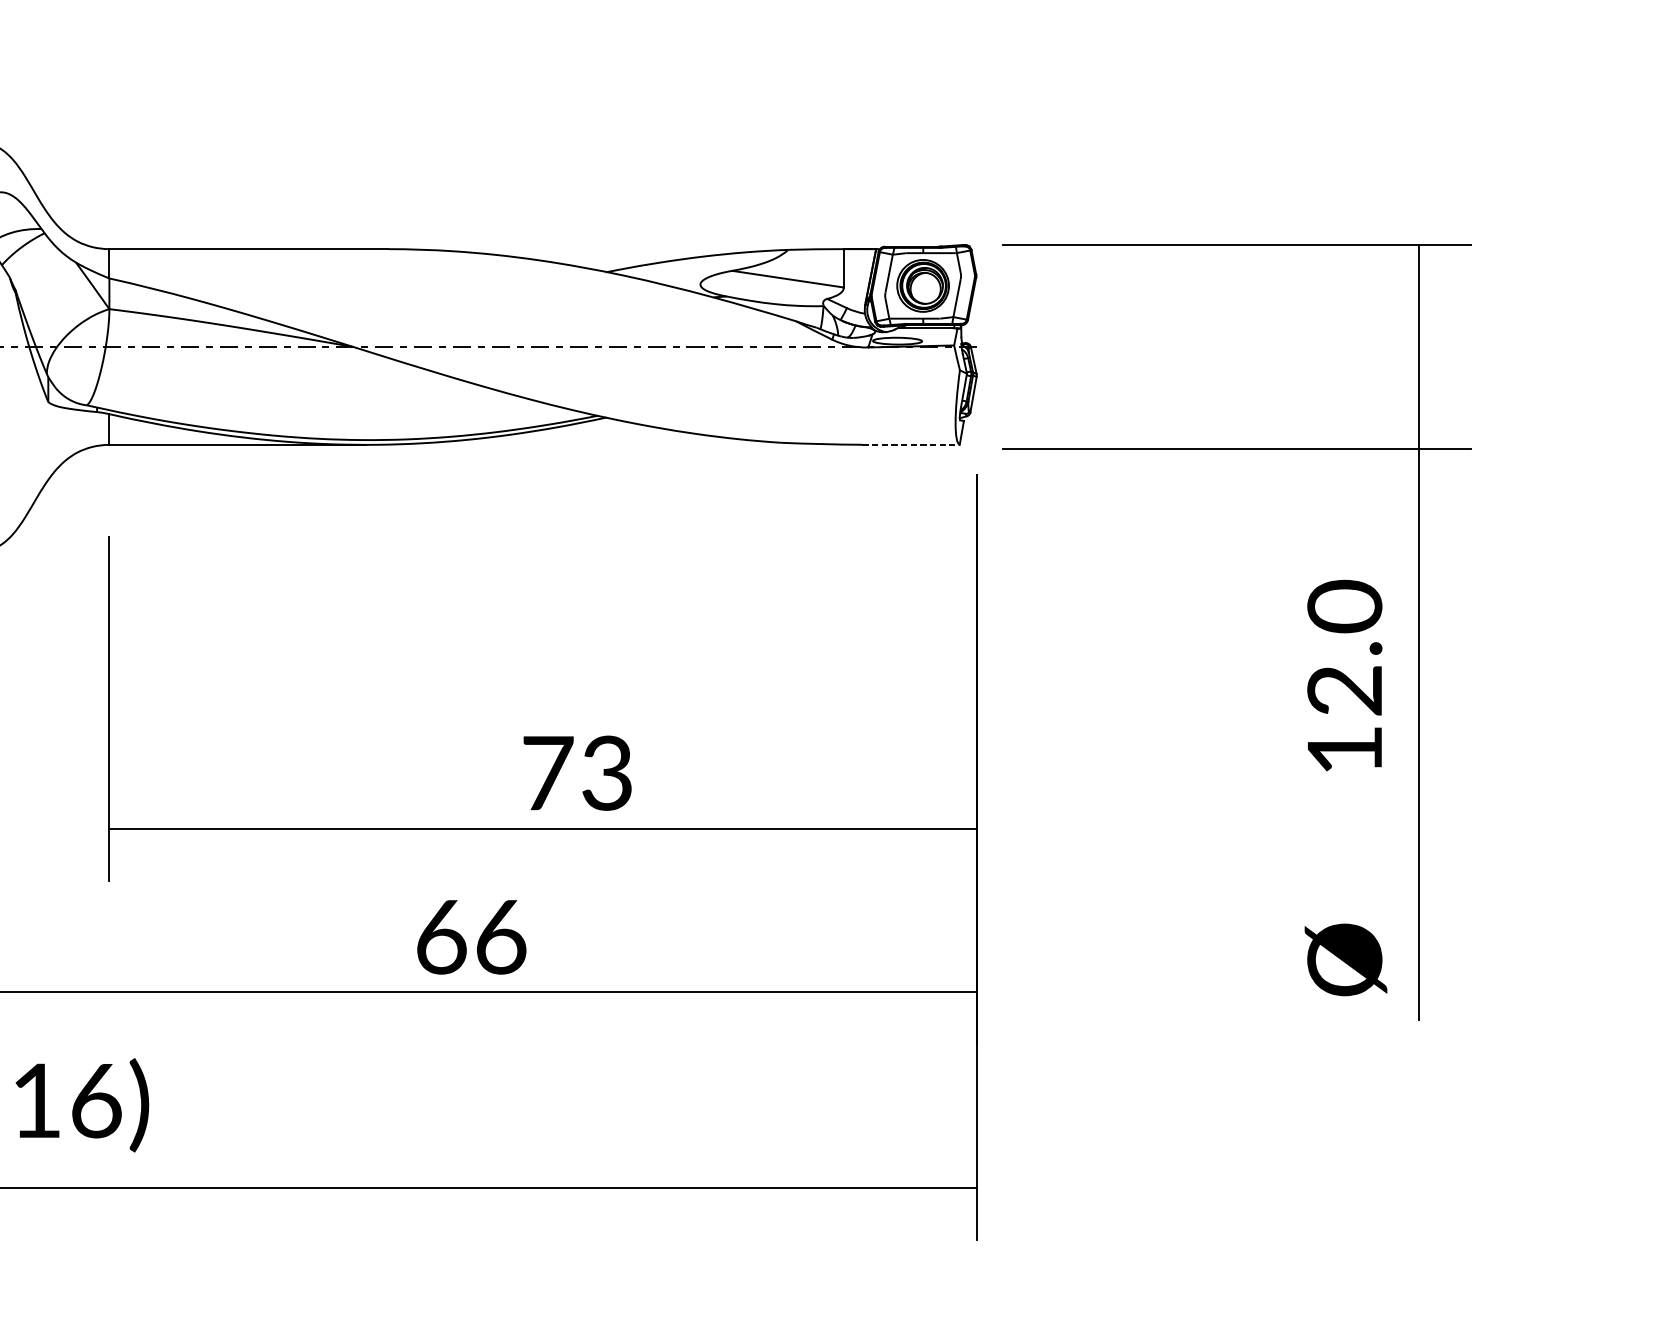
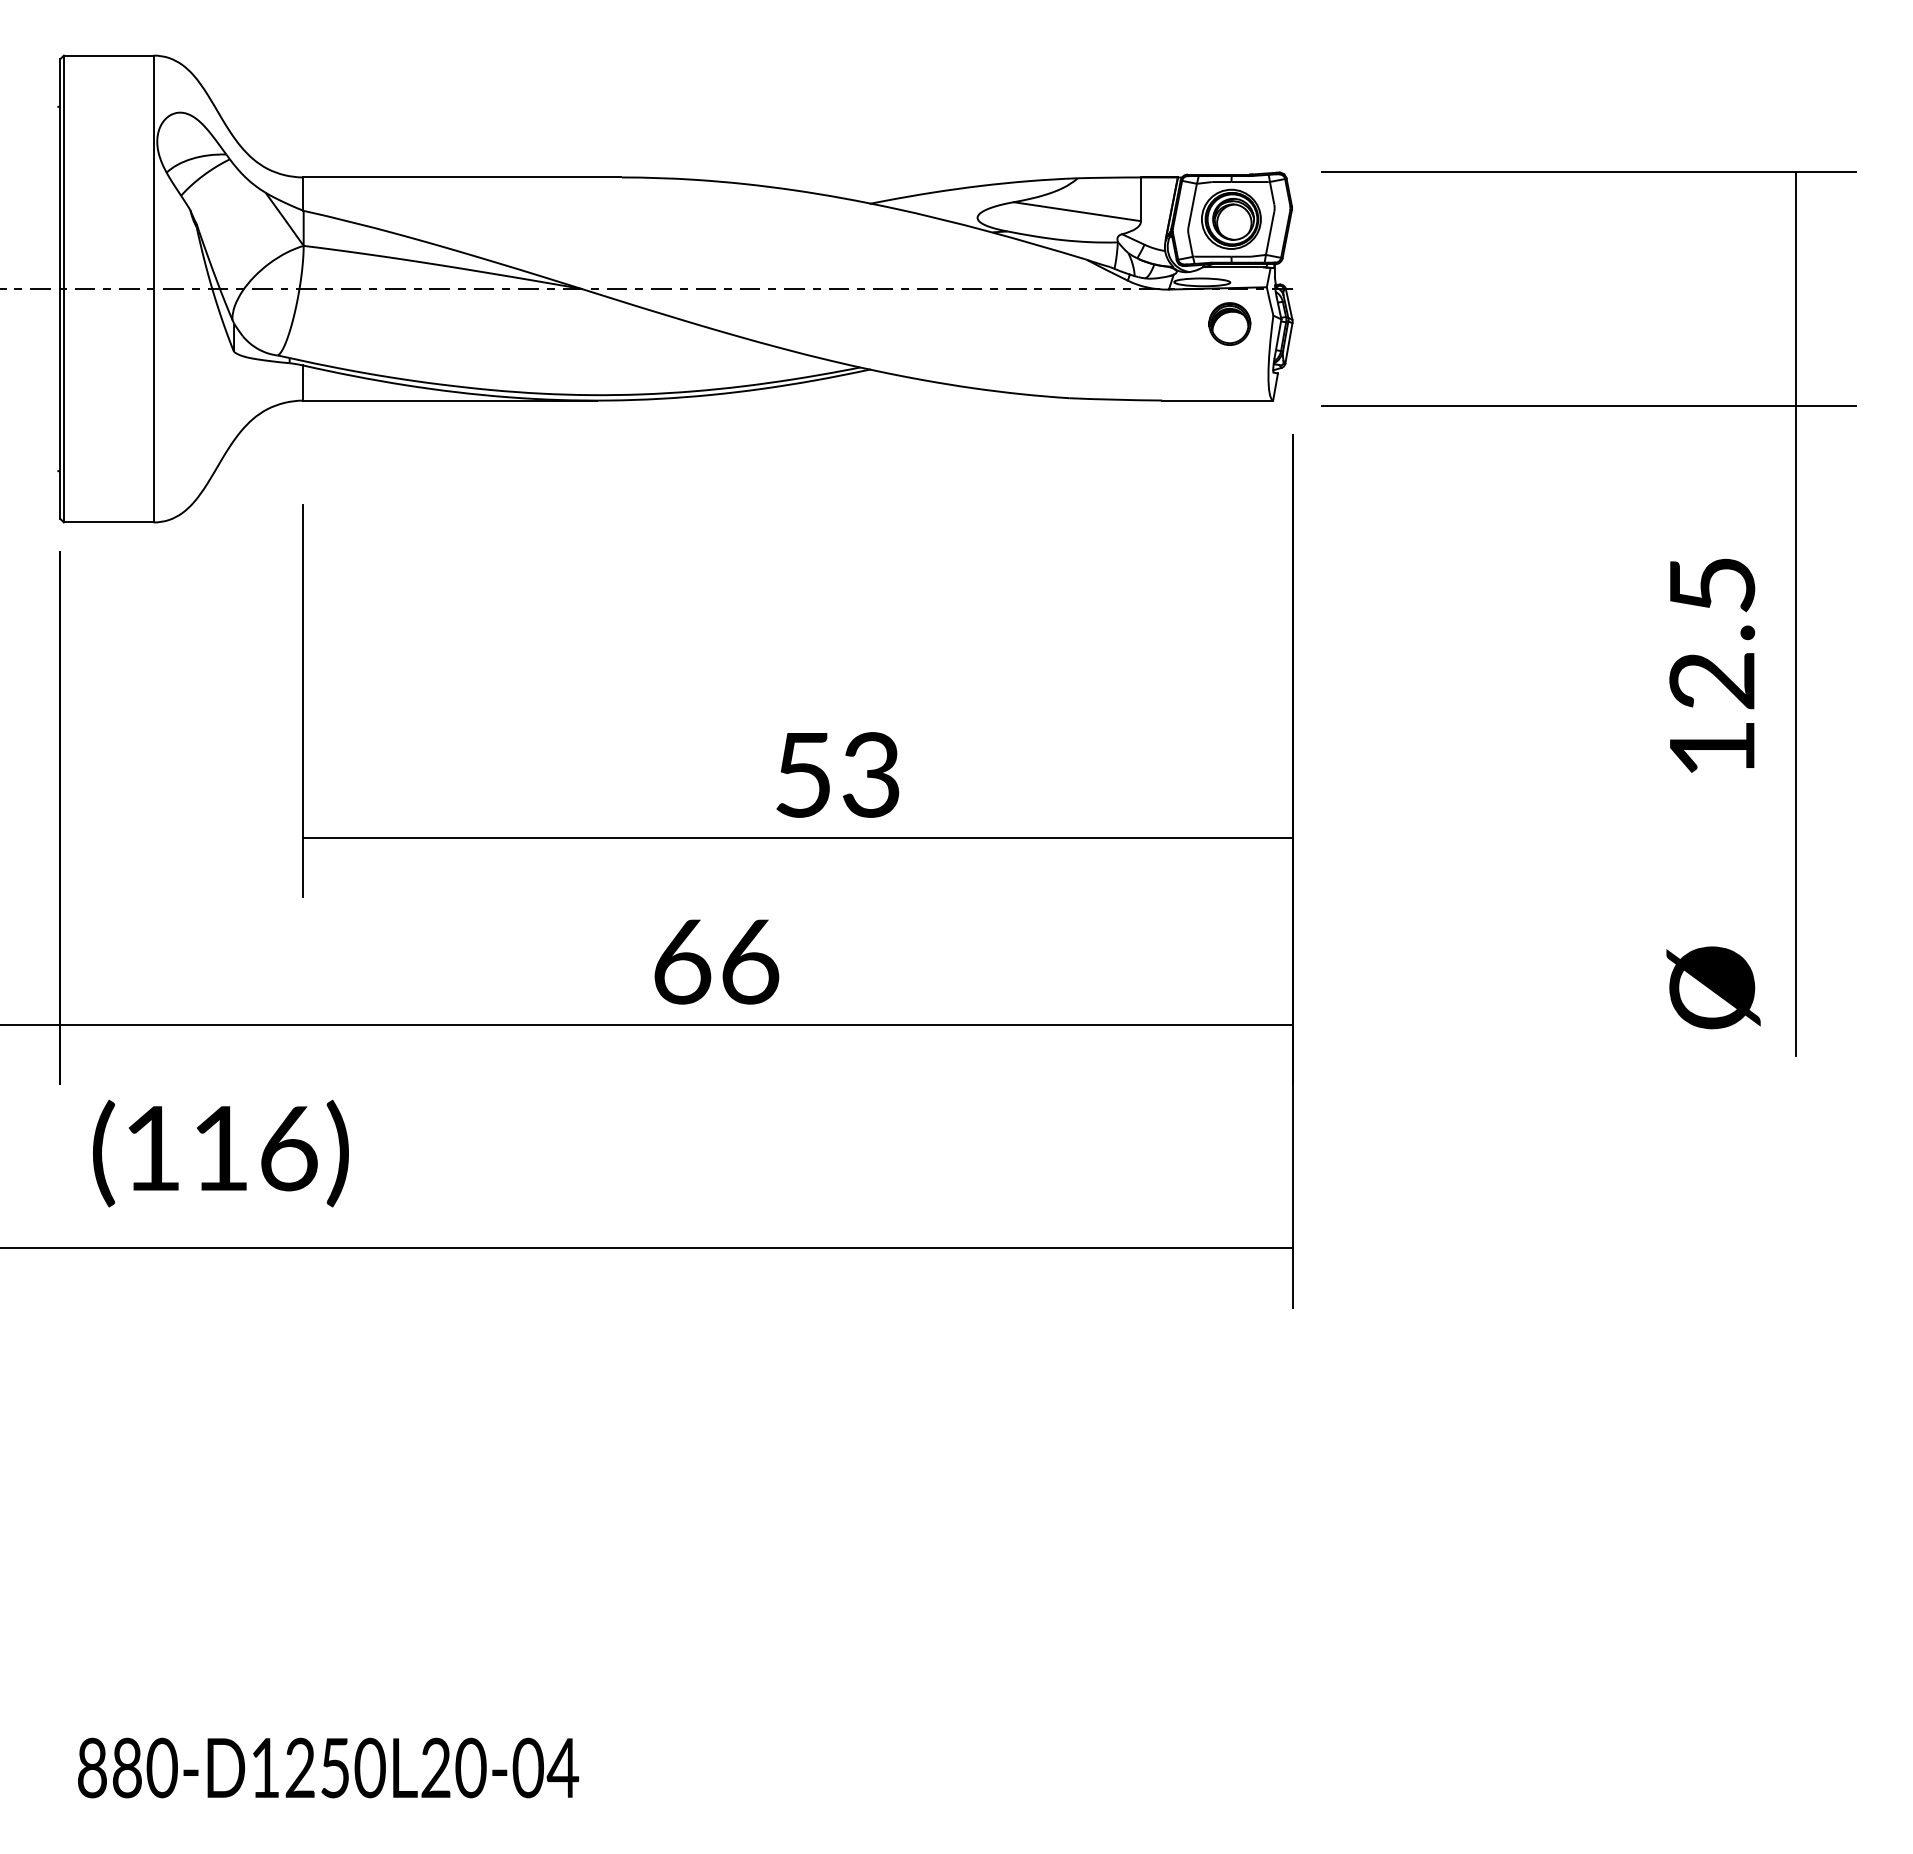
part: (921, 377) -> (1229, 323), added
line: (911, 444) -> (1218, 400), dashed -> solid
text: (1345, 606) -> (1712, 584), 12.0 -> 12.5
text: (548, 773) -> (804, 775), 73 -> 53

